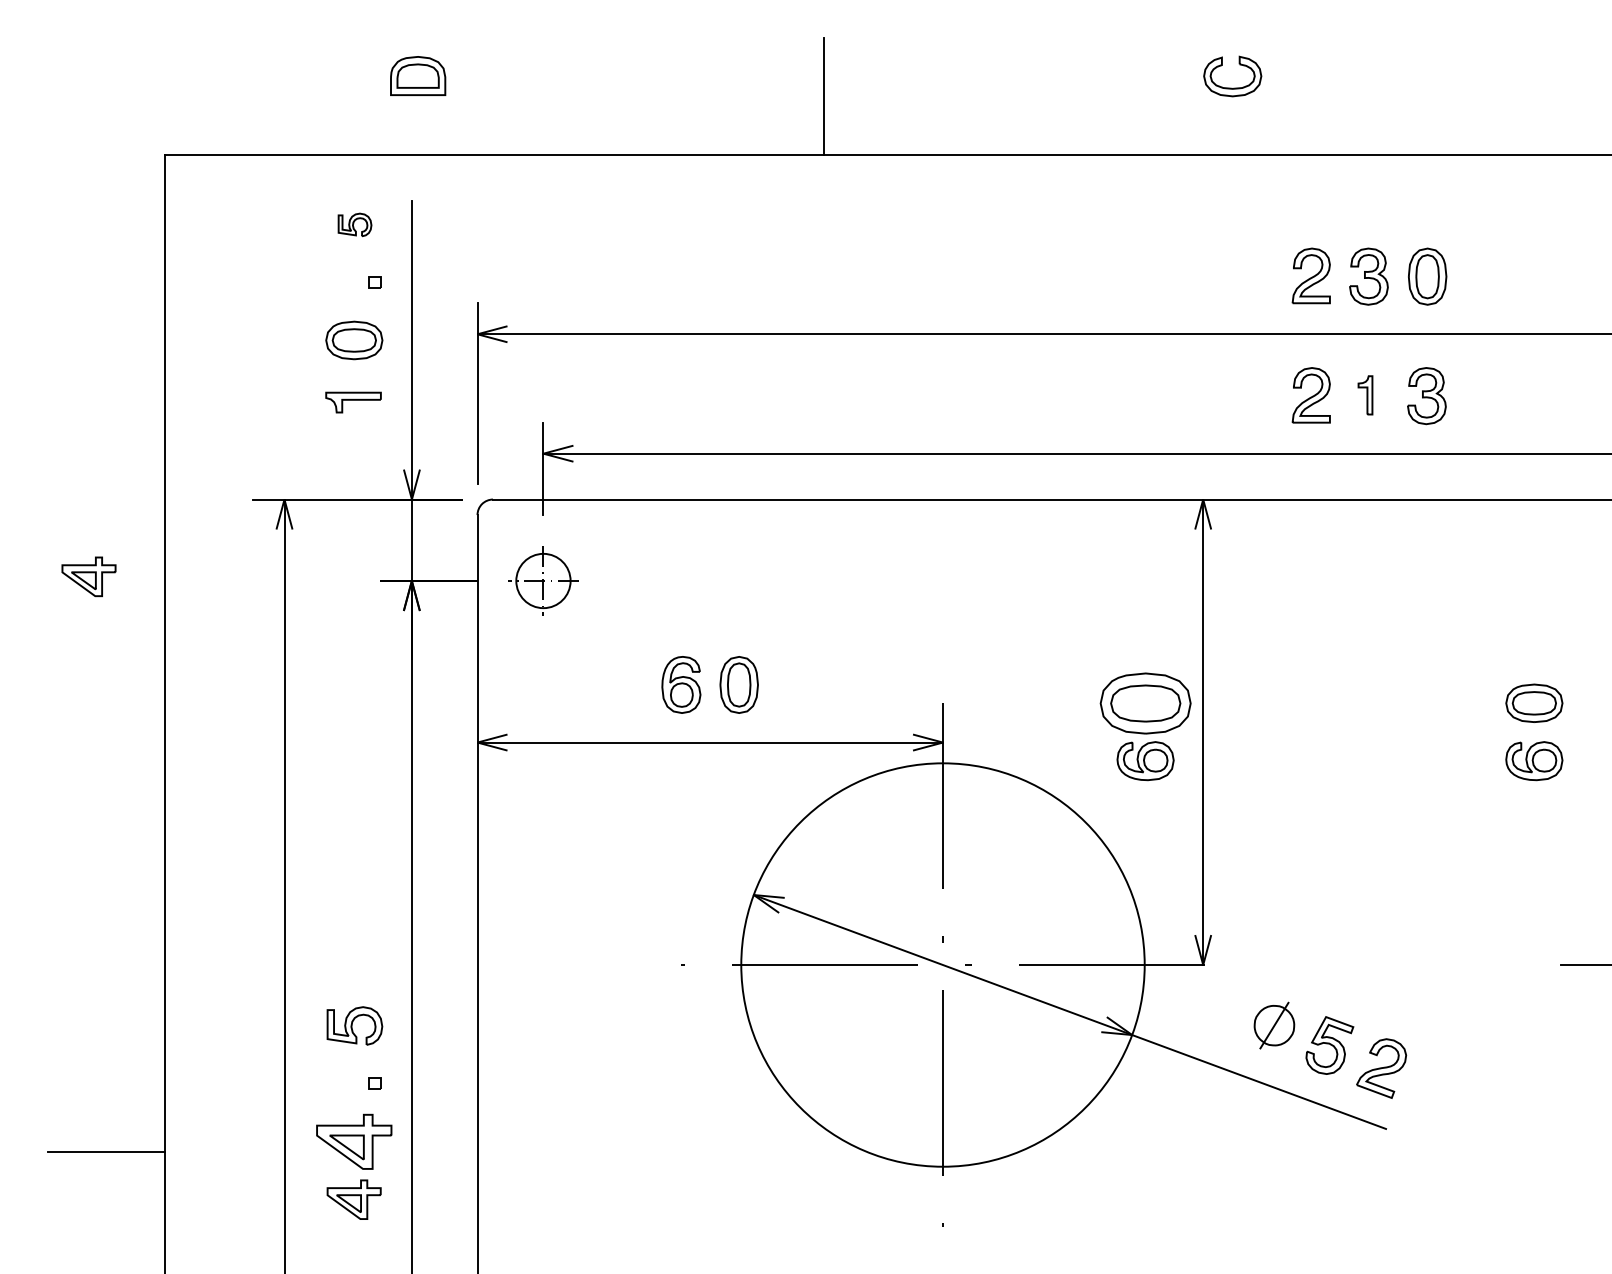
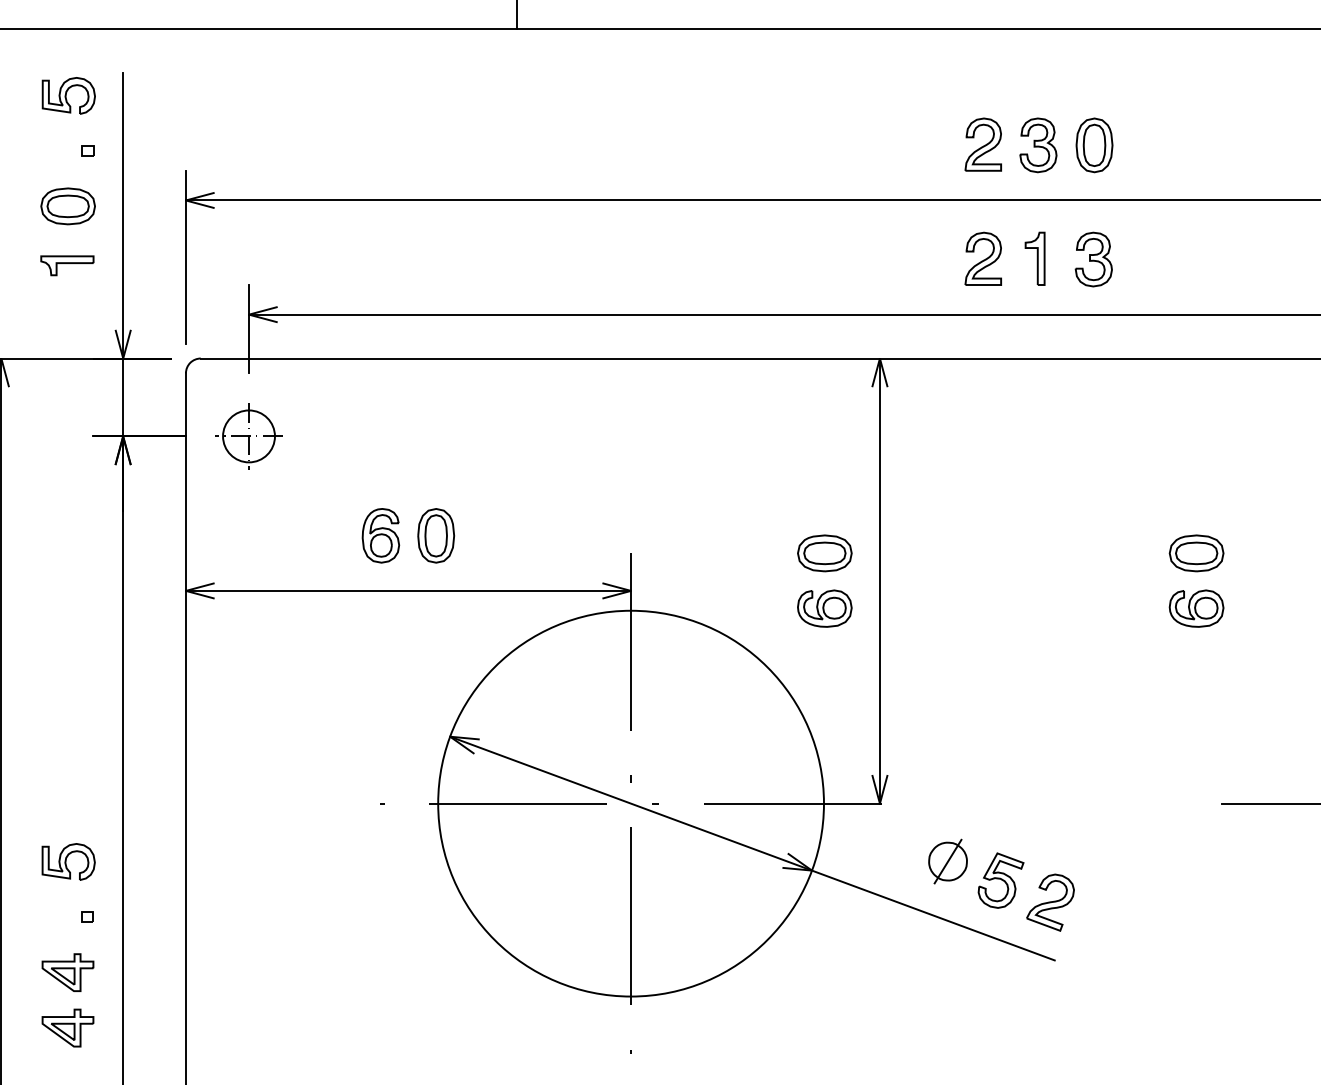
part: (354, 224) -> (68, 95), size x1.67
part: (1365, 395) -> (1035, 259), size x1.43
part: (1145, 702) -> (824, 552), size x0.62
part: (353, 1141) -> (67, 972), size x0.71

